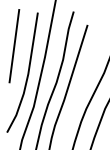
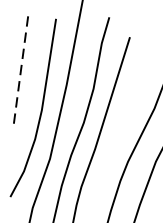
line: (14, 45) -> (21, 67), solid -> dashed

